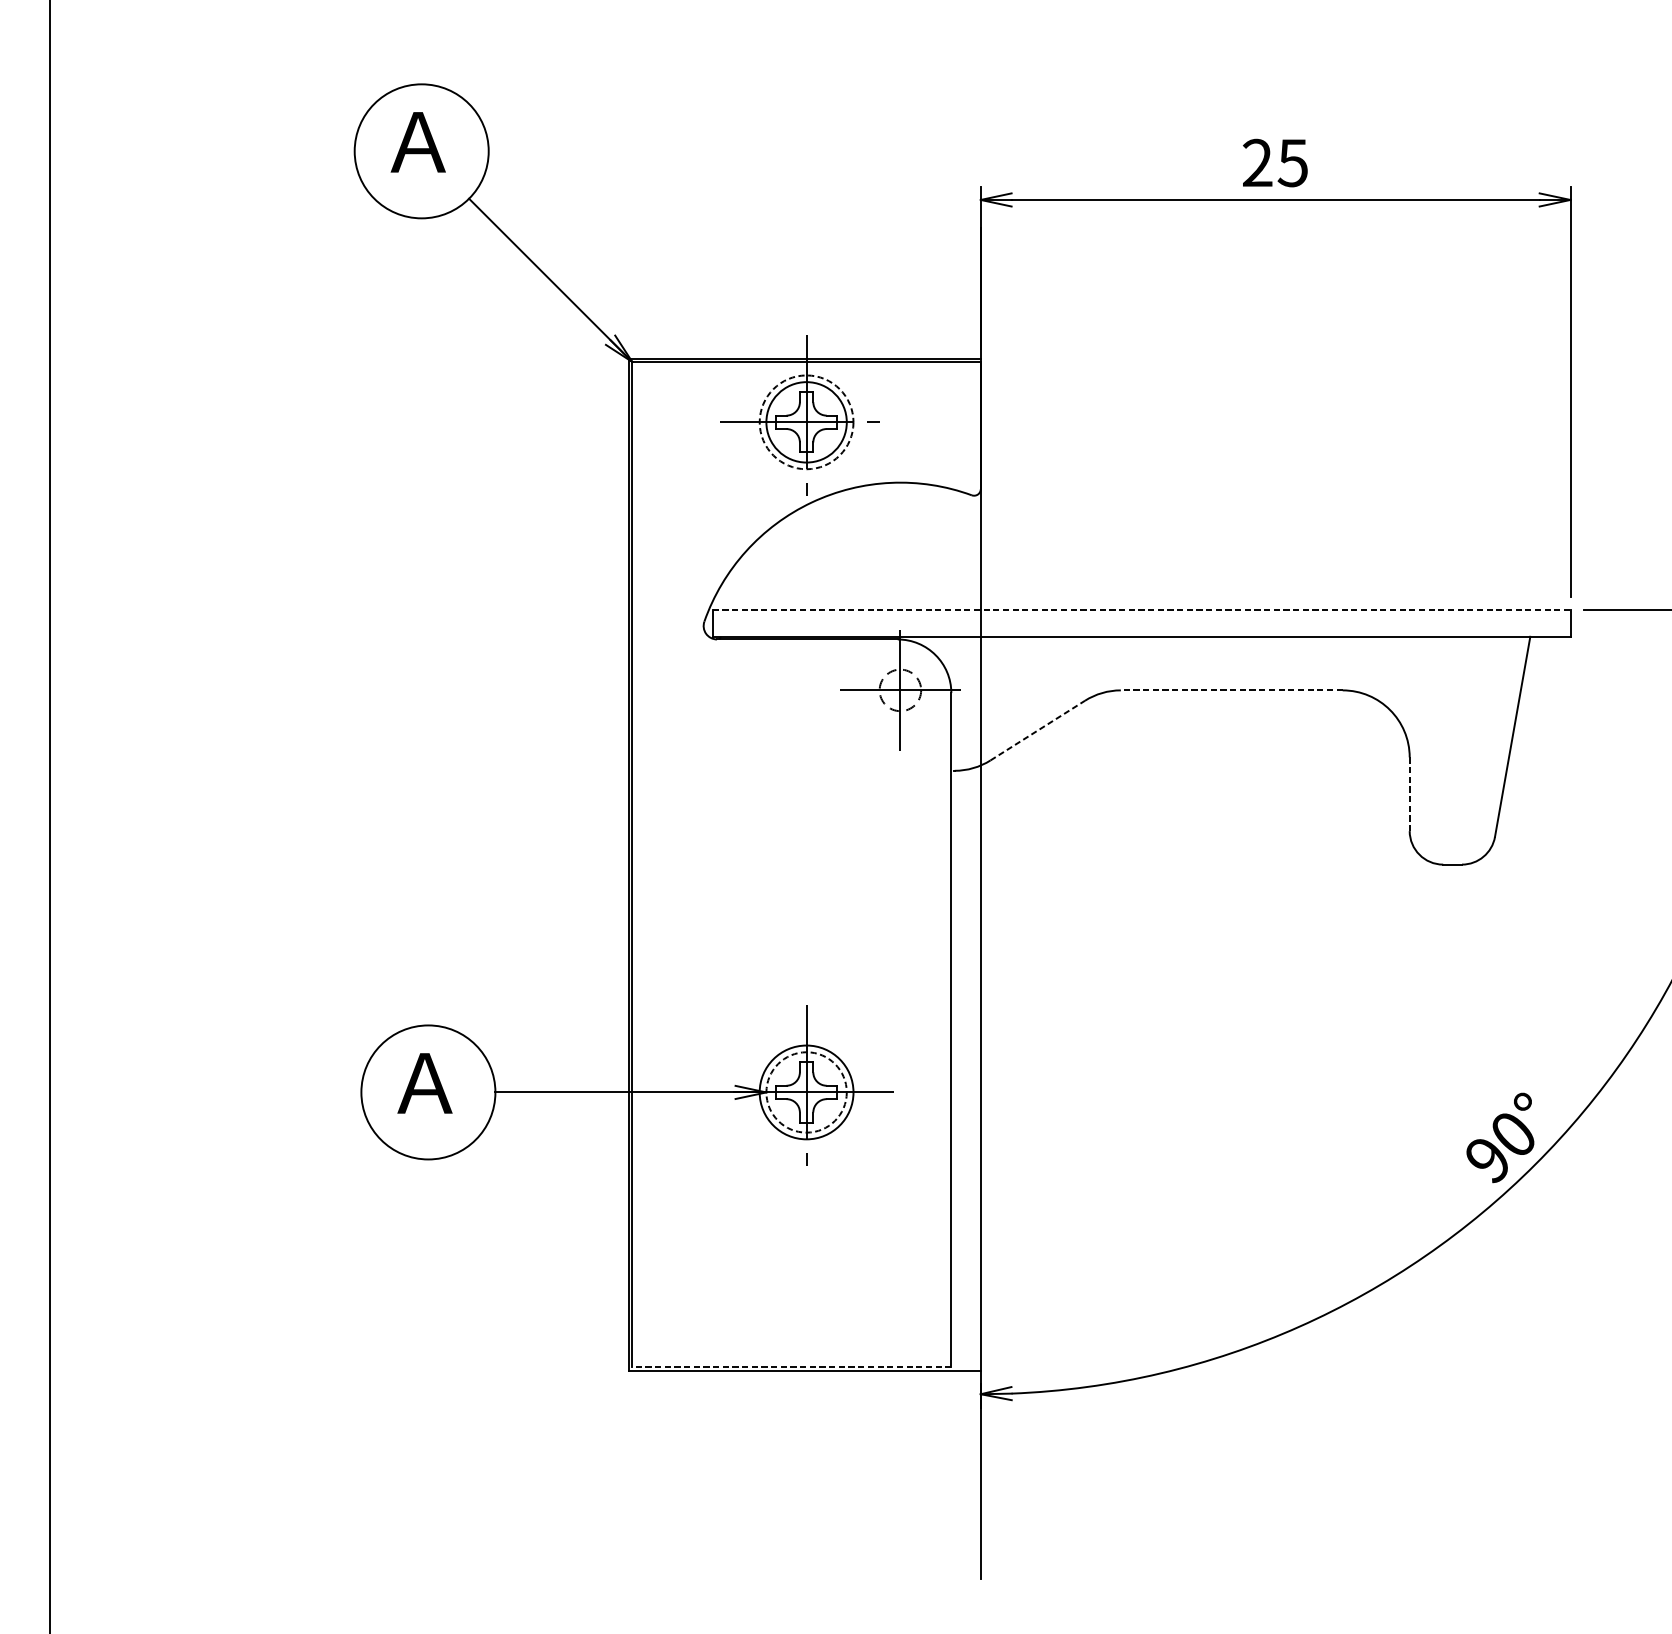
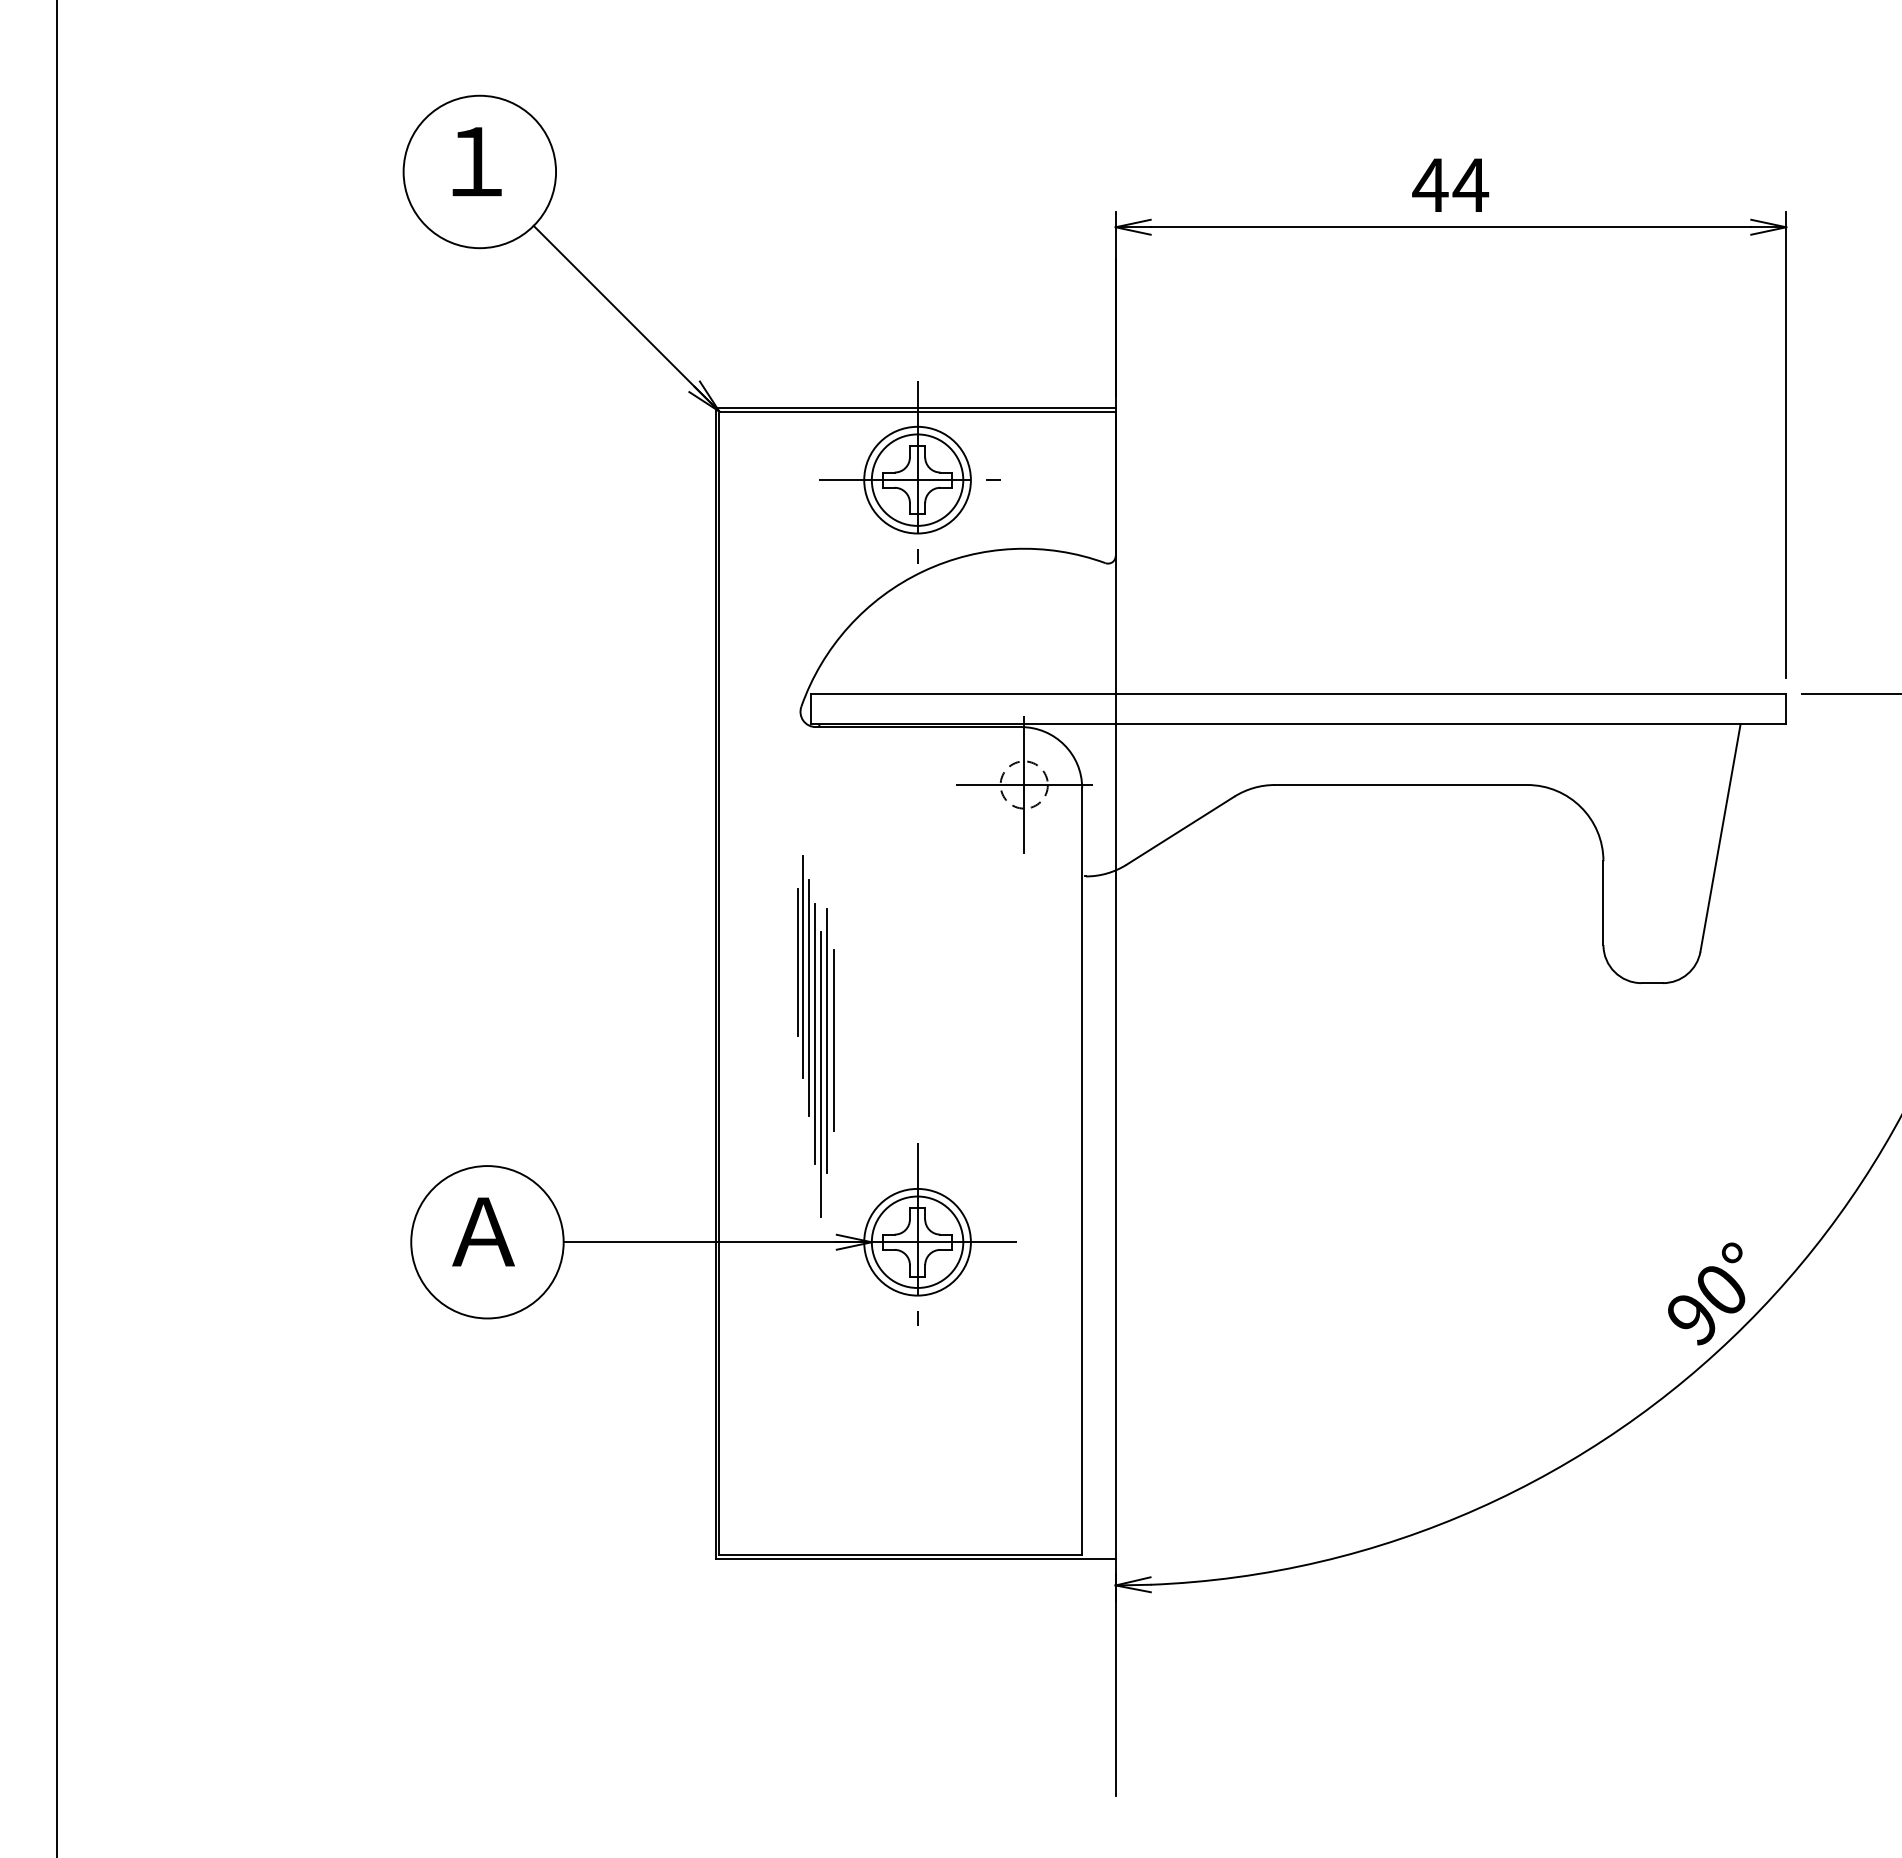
text: (417, 142) -> (475, 161), Ａ -> １
text: (1275, 162) -> (1450, 184), 25 -> 44
circle: (806, 421) -> (917, 479), dashed -> solid
line: (1141, 609) -> (1298, 693), dashed -> solid
line: (1231, 690) -> (1400, 785), dashed -> solid
line: (1037, 730) -> (1180, 830), dashed -> solid
line: (1409, 794) -> (1603, 903), dashed -> solid
part: (716, 911) -> (815, 1036), added
circle: (806, 1091) -> (917, 1241), dashed -> solid
line: (791, 1367) -> (900, 1554), dashed -> solid

